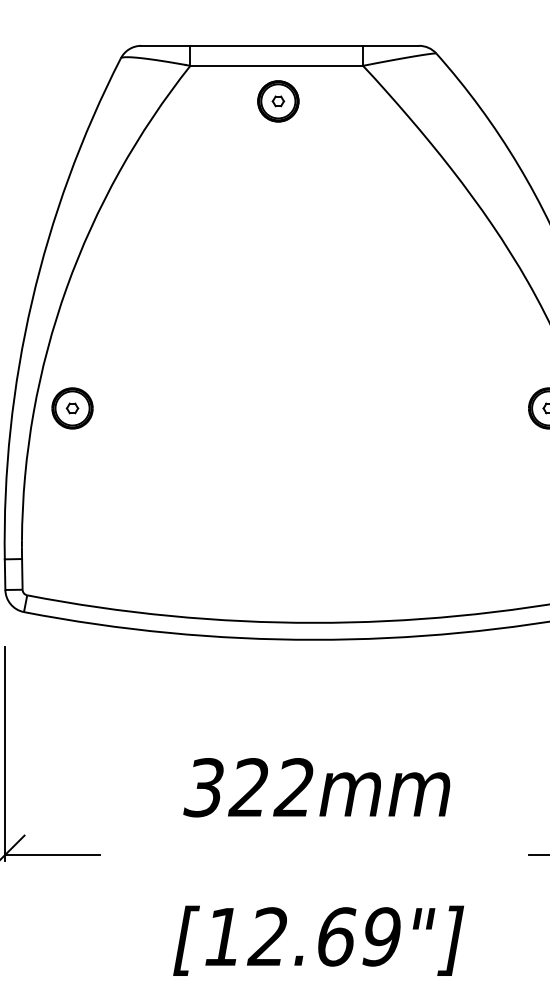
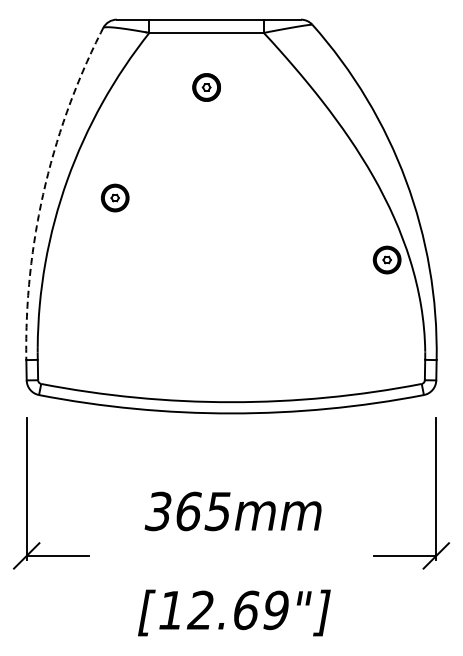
part: (278, 101) -> (206, 87), moved
arc: (32, 302) -> (44, 189), solid -> dashed
part: (72, 407) -> (115, 197), moved
text: (270, 787) -> (202, 511), 322mm -> 365mm

